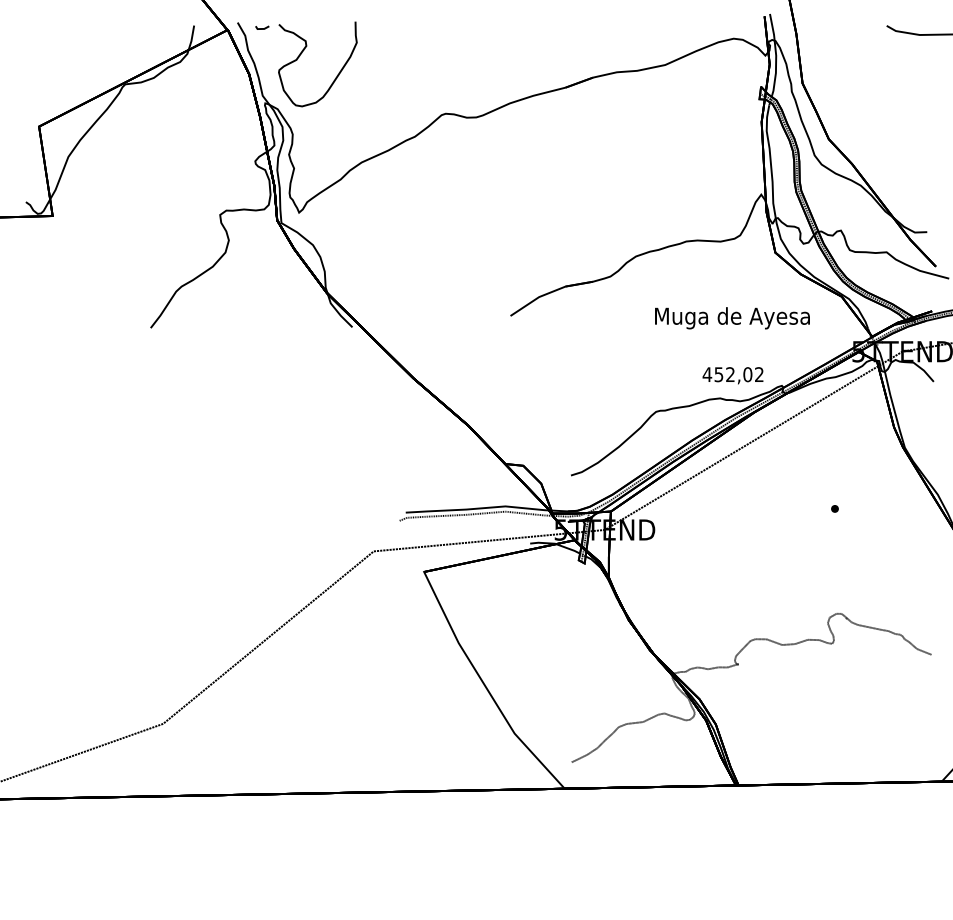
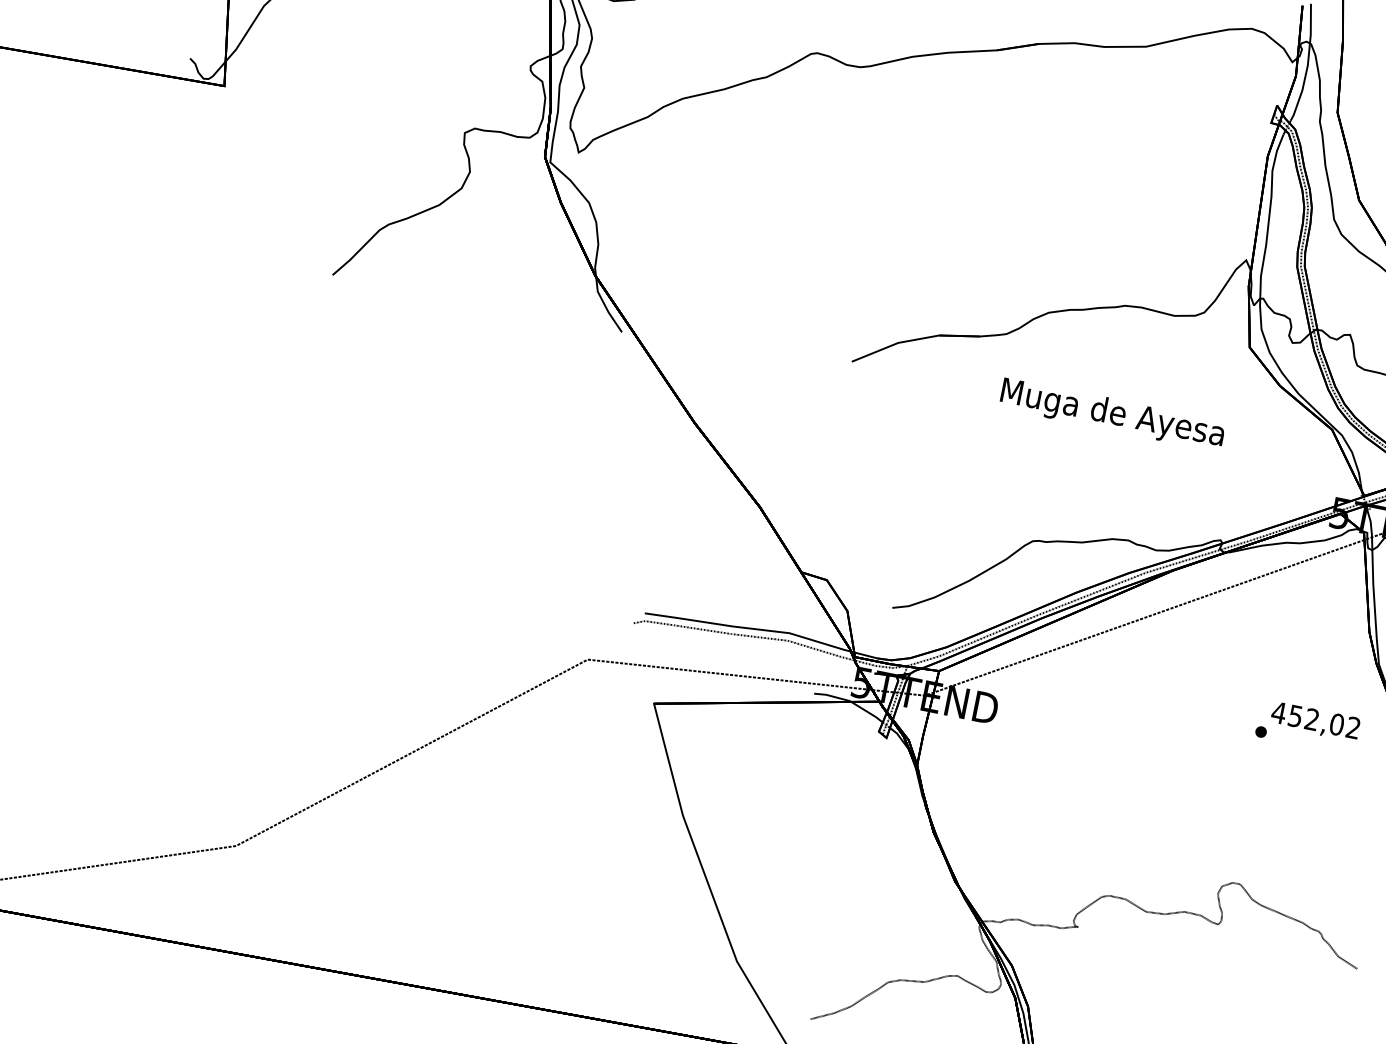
text: (732, 318) -> (1112, 415), moved
text: (732, 375) -> (1314, 721), moved

